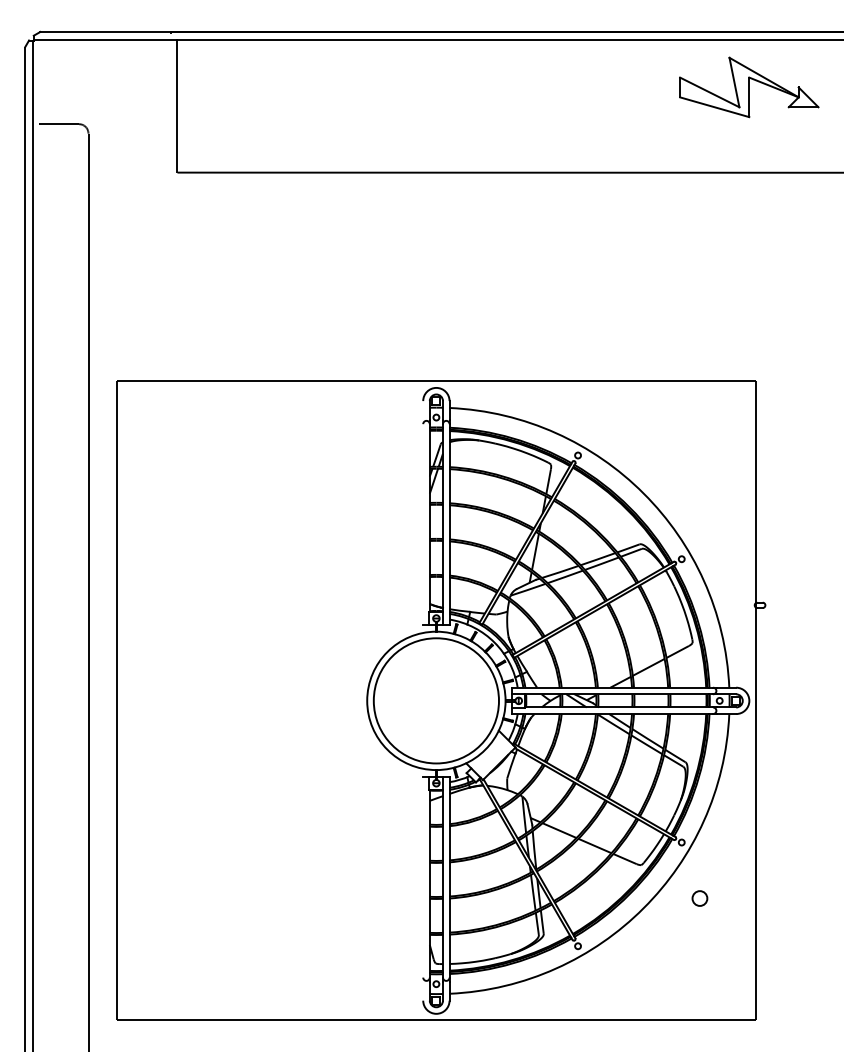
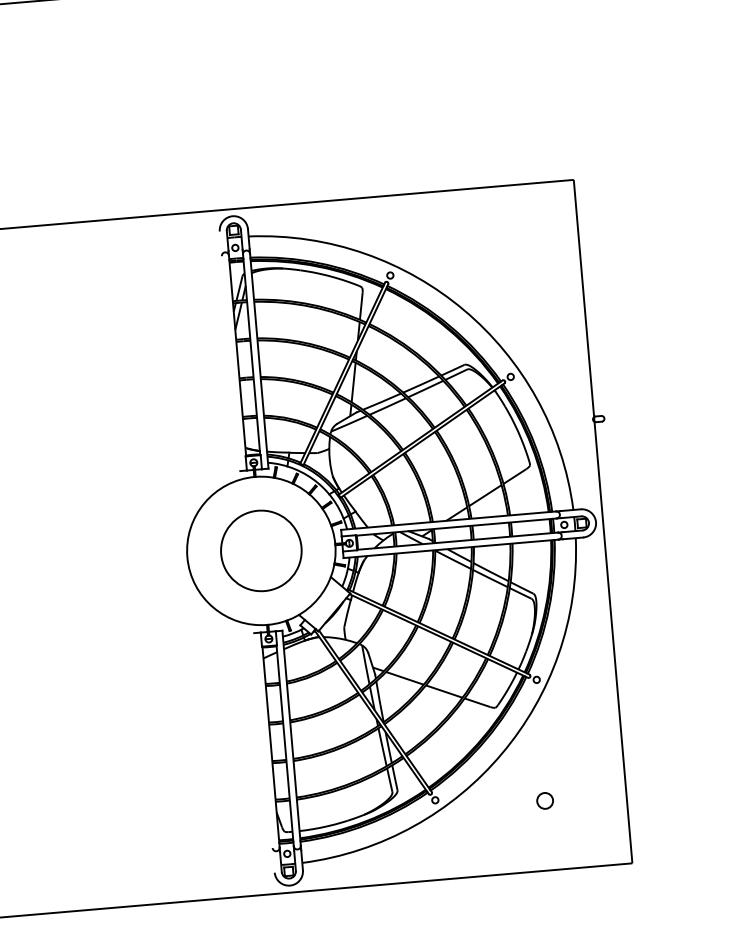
circle: (435, 700) -> (260, 550), size x0.6
circle: (699, 898) -> (544, 800), moved

